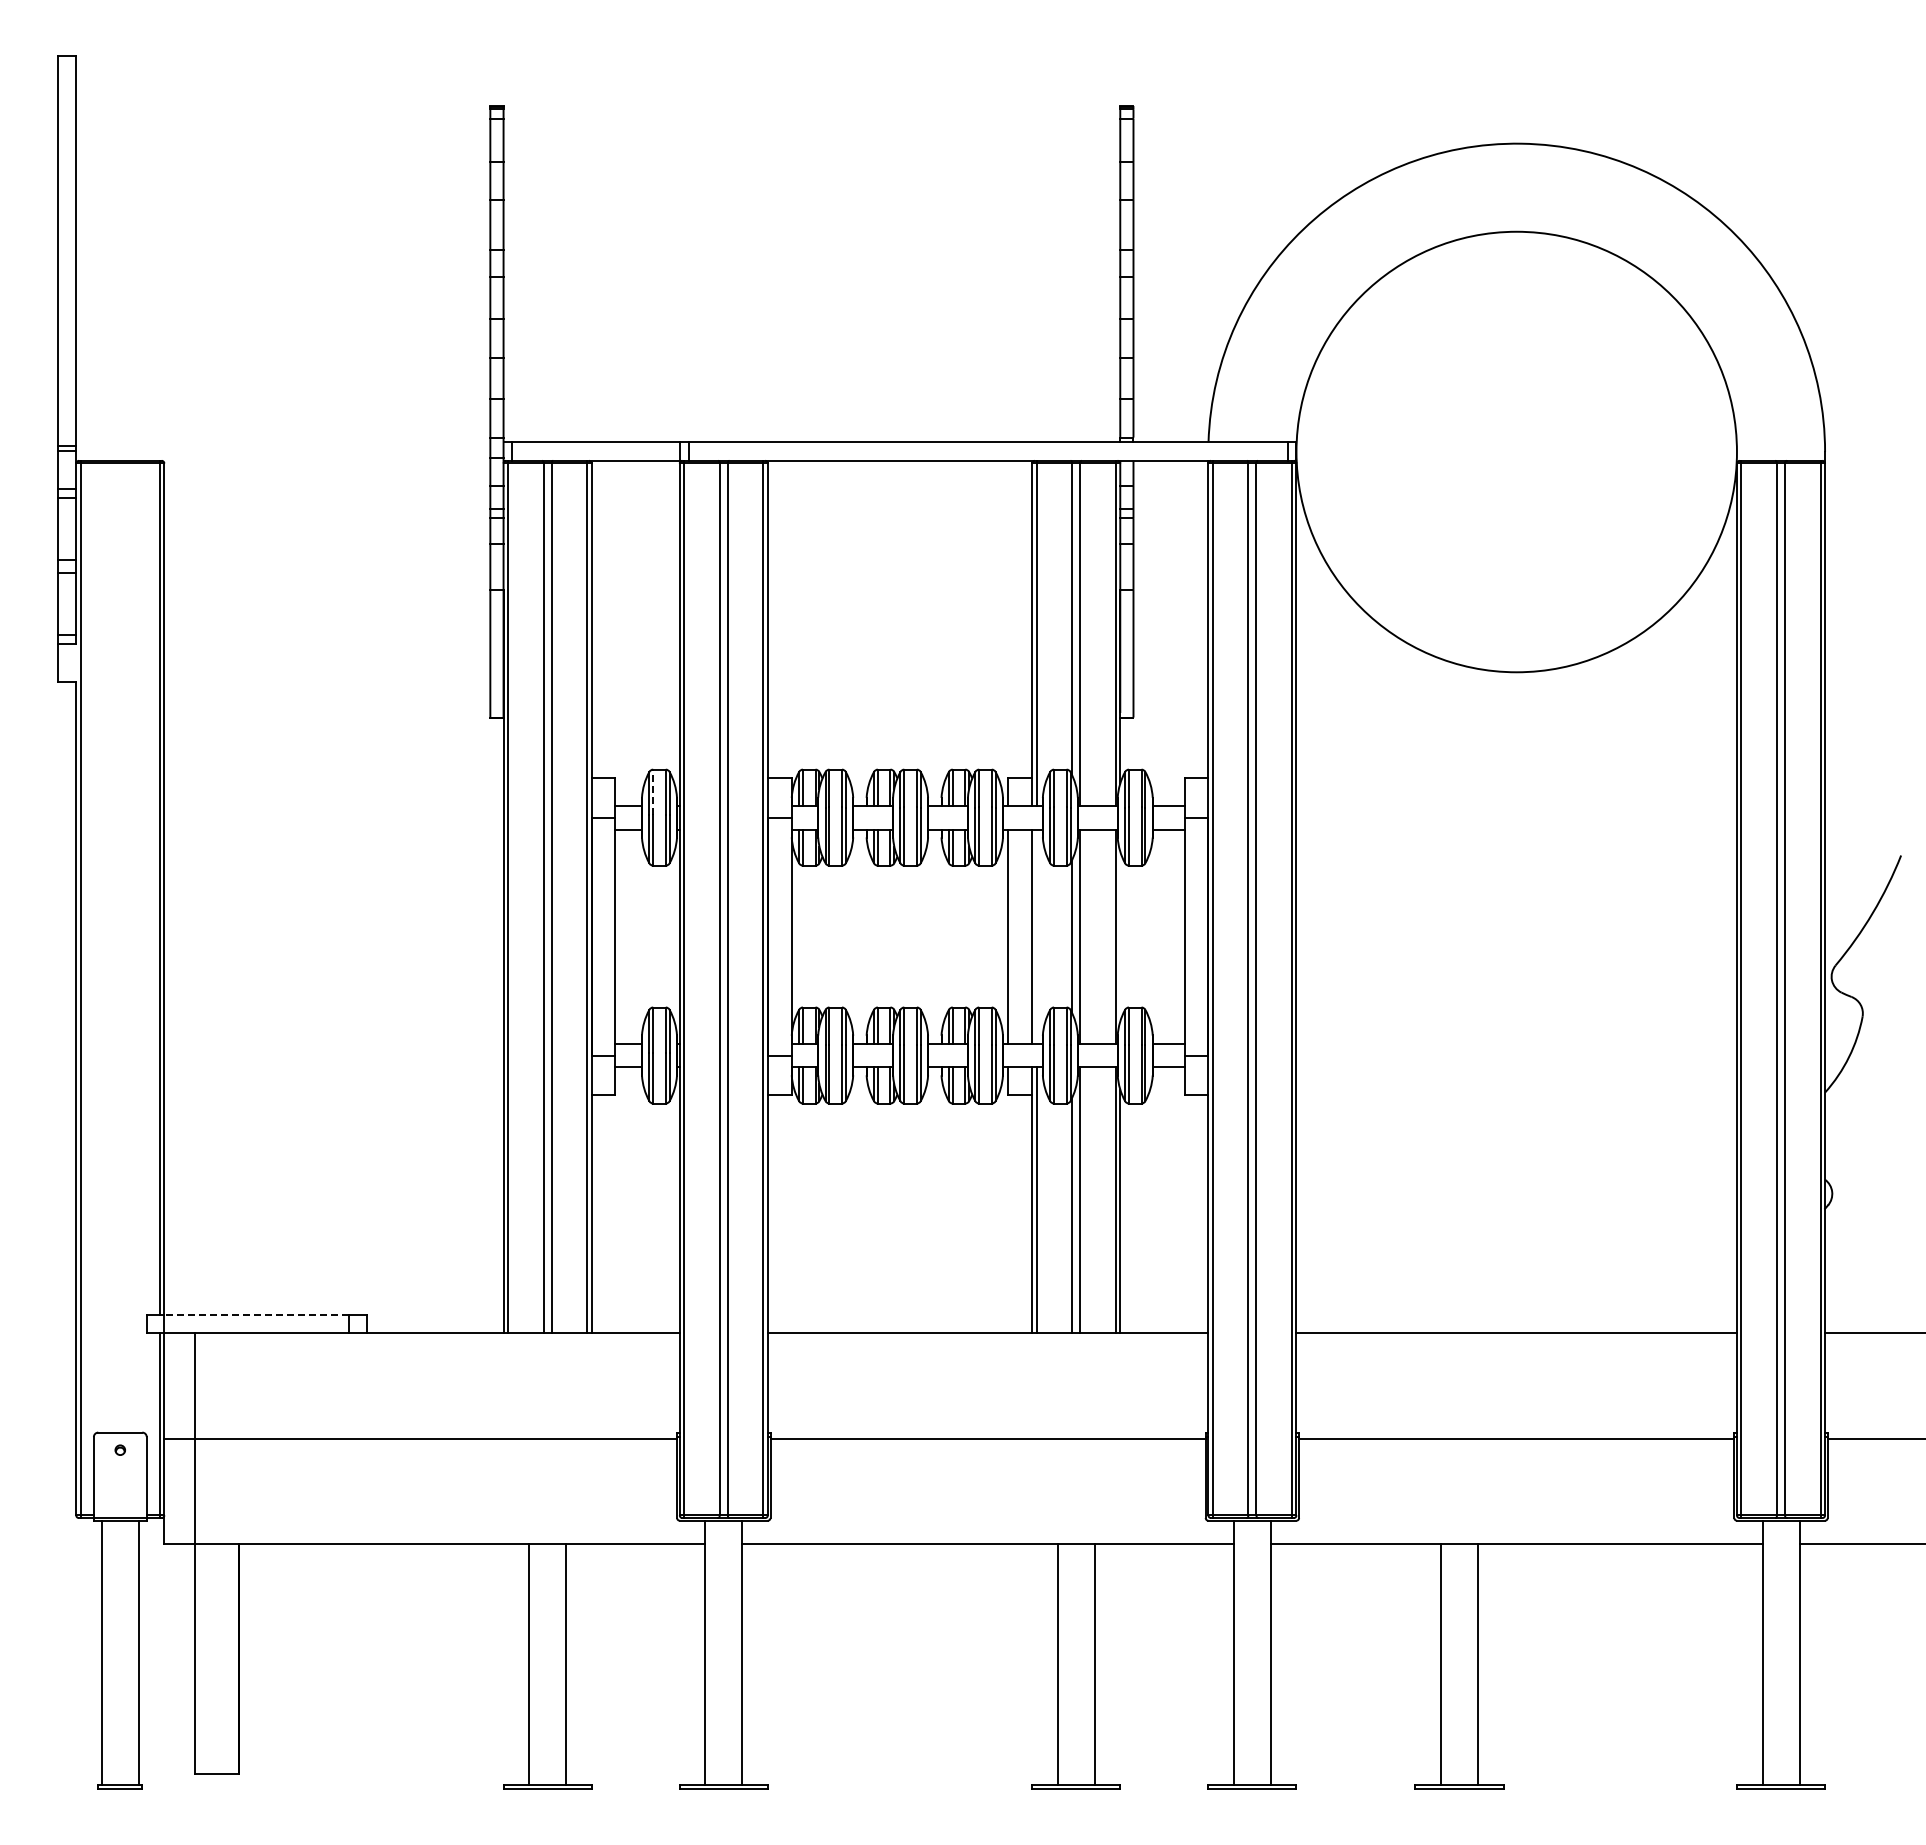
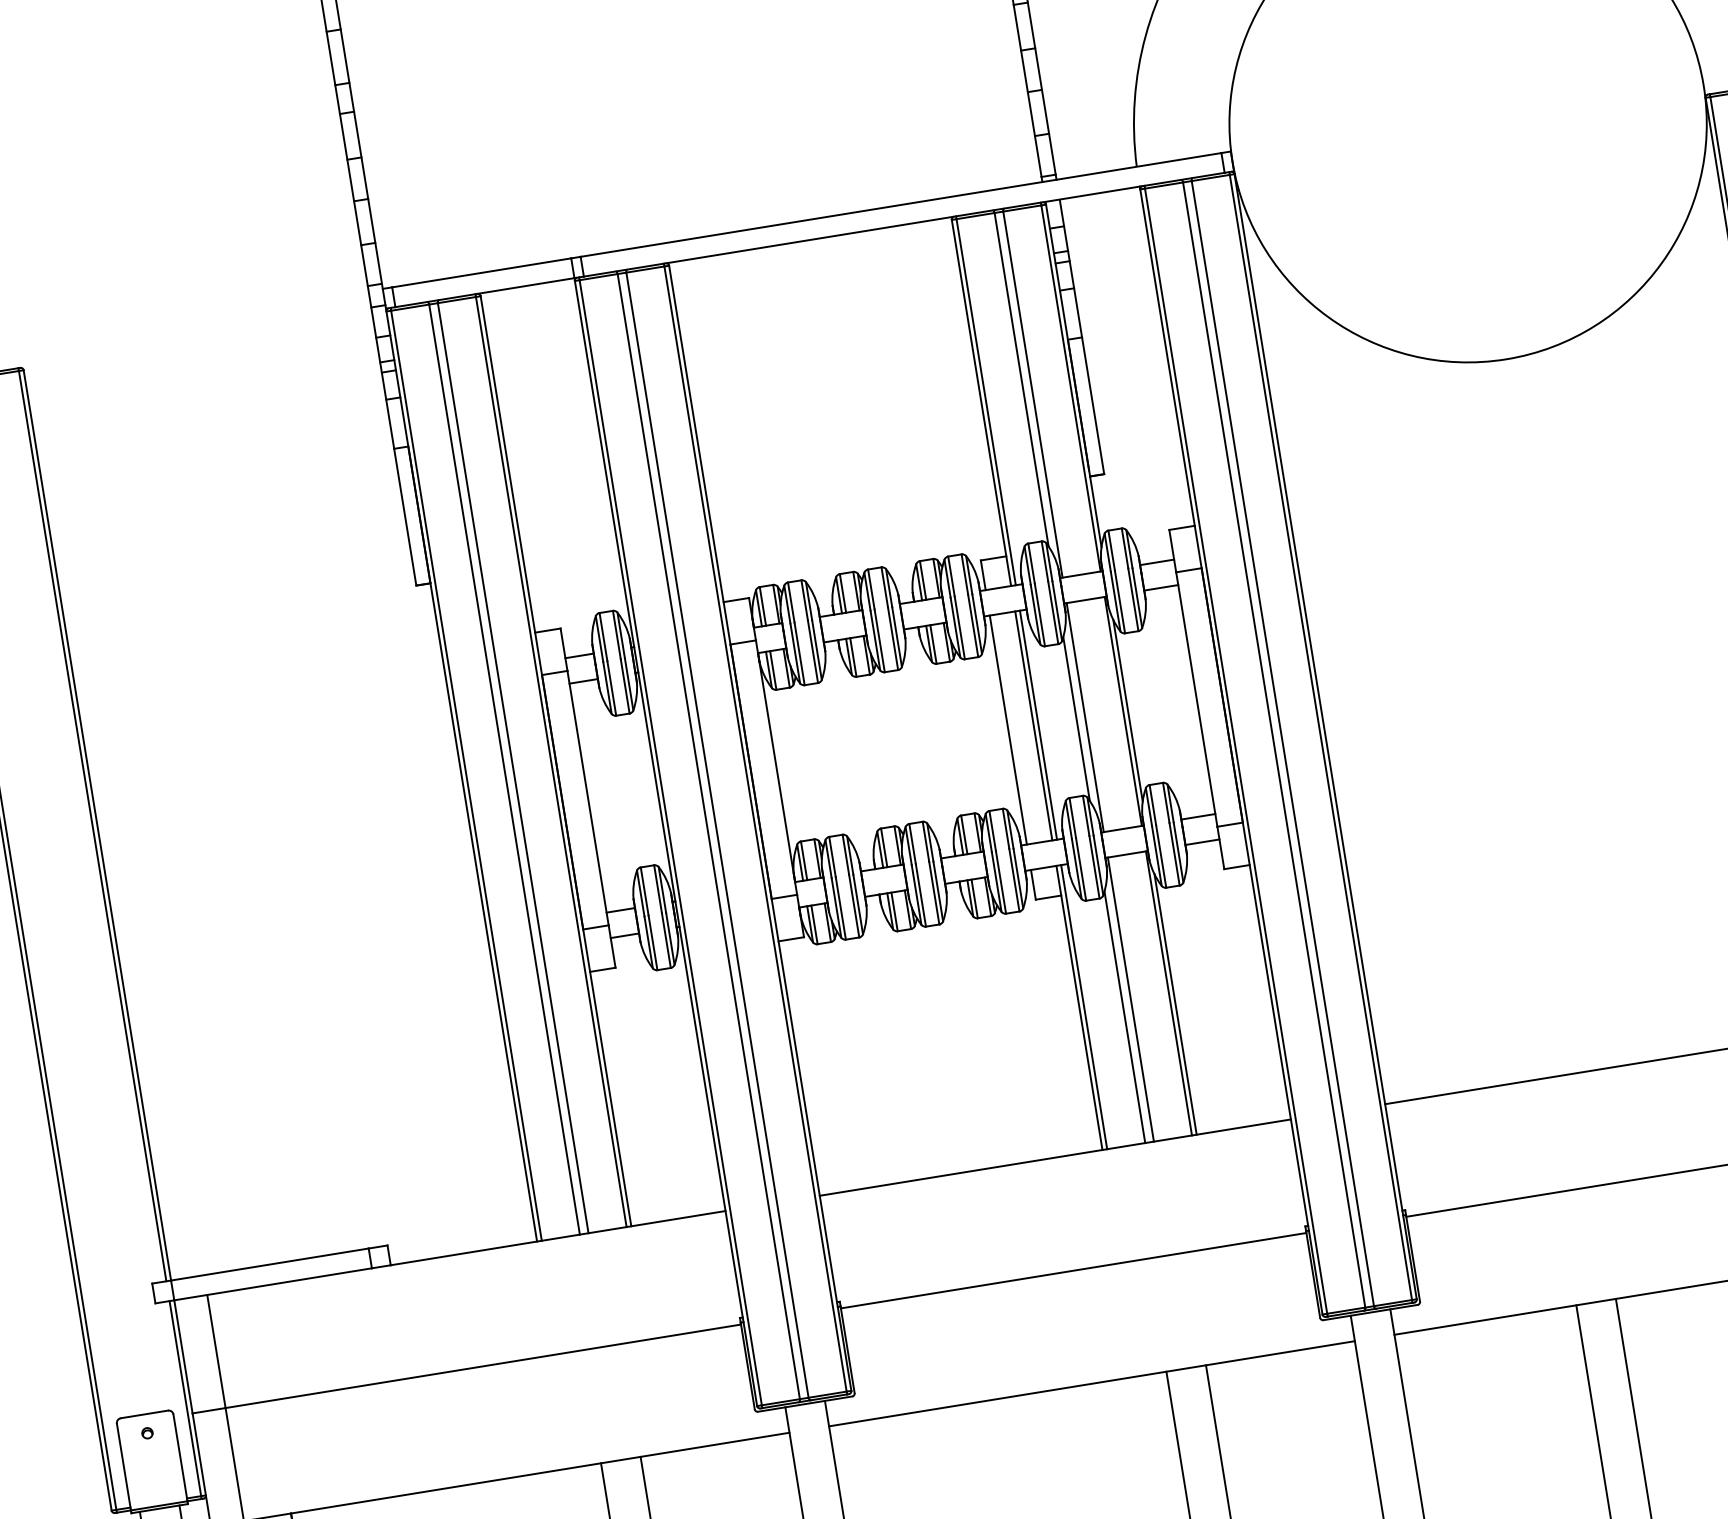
line: (653, 792) -> (603, 637), dashed -> solid
line: (1036, 936) -> (1038, 725), added
line: (1120, 936) -> (1128, 710), added
line: (256, 1314) -> (269, 1264), dashed -> solid

